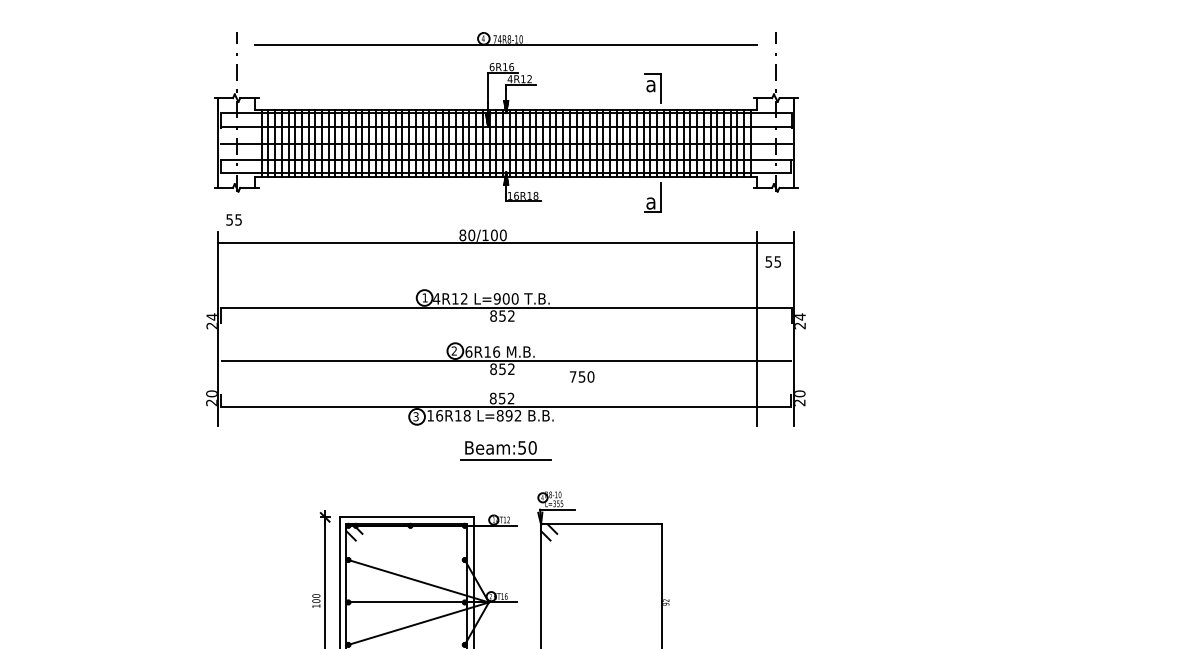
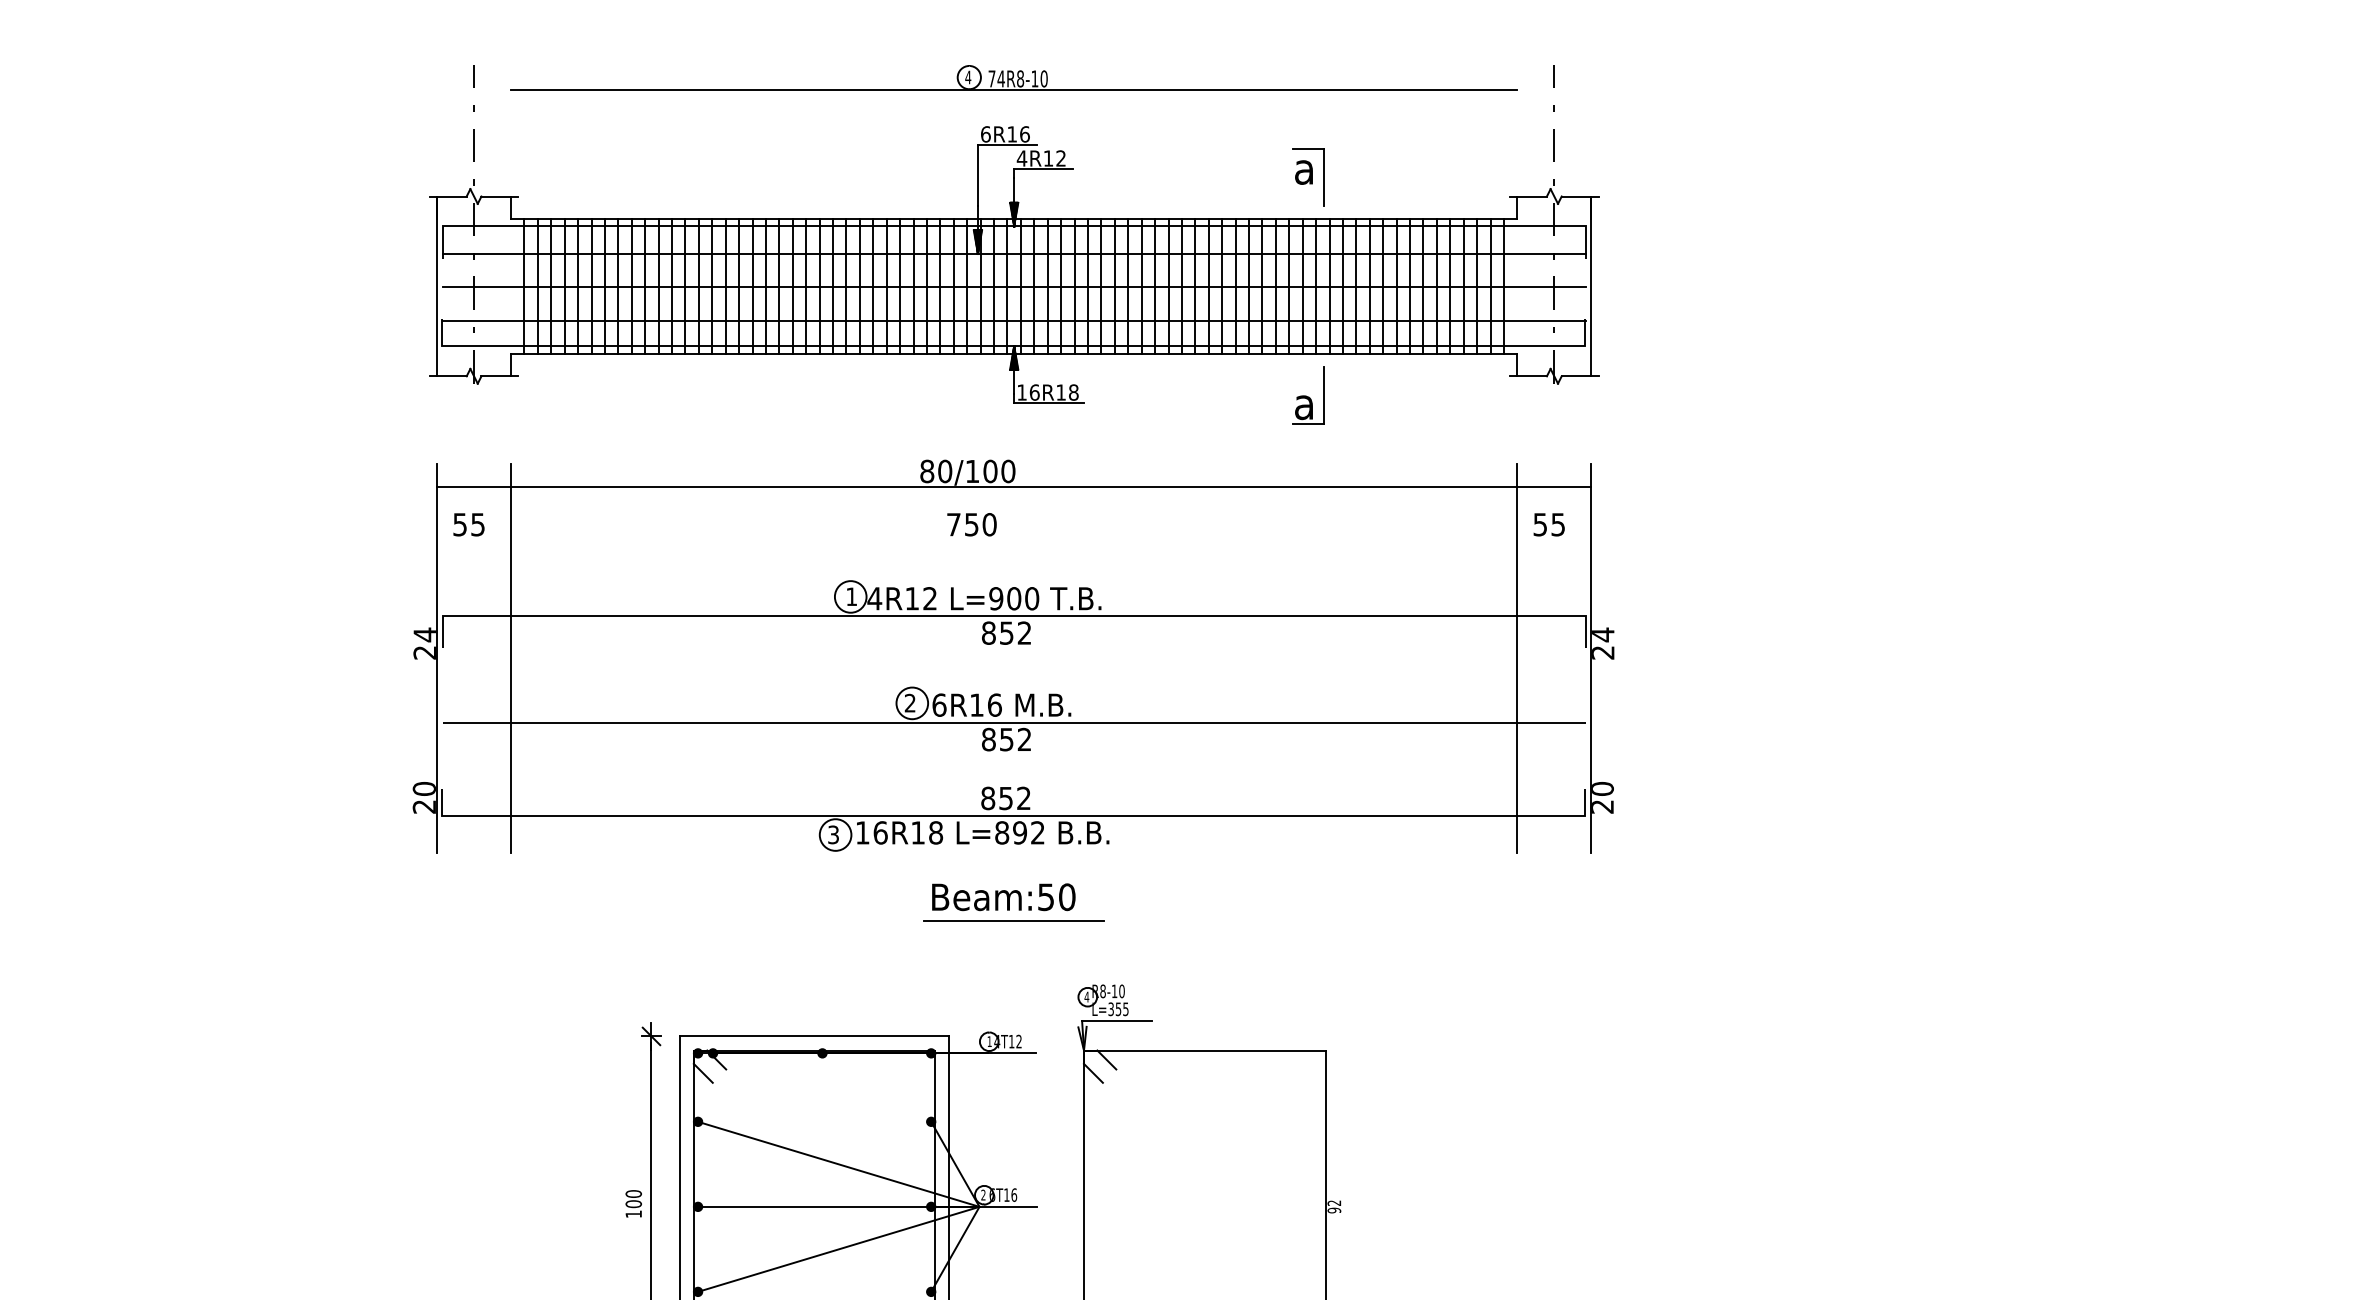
text: (233, 219) -> (467, 523), moved
line: (255, 328) -> (511, 658), added
text: (582, 376) -> (972, 523), moved

